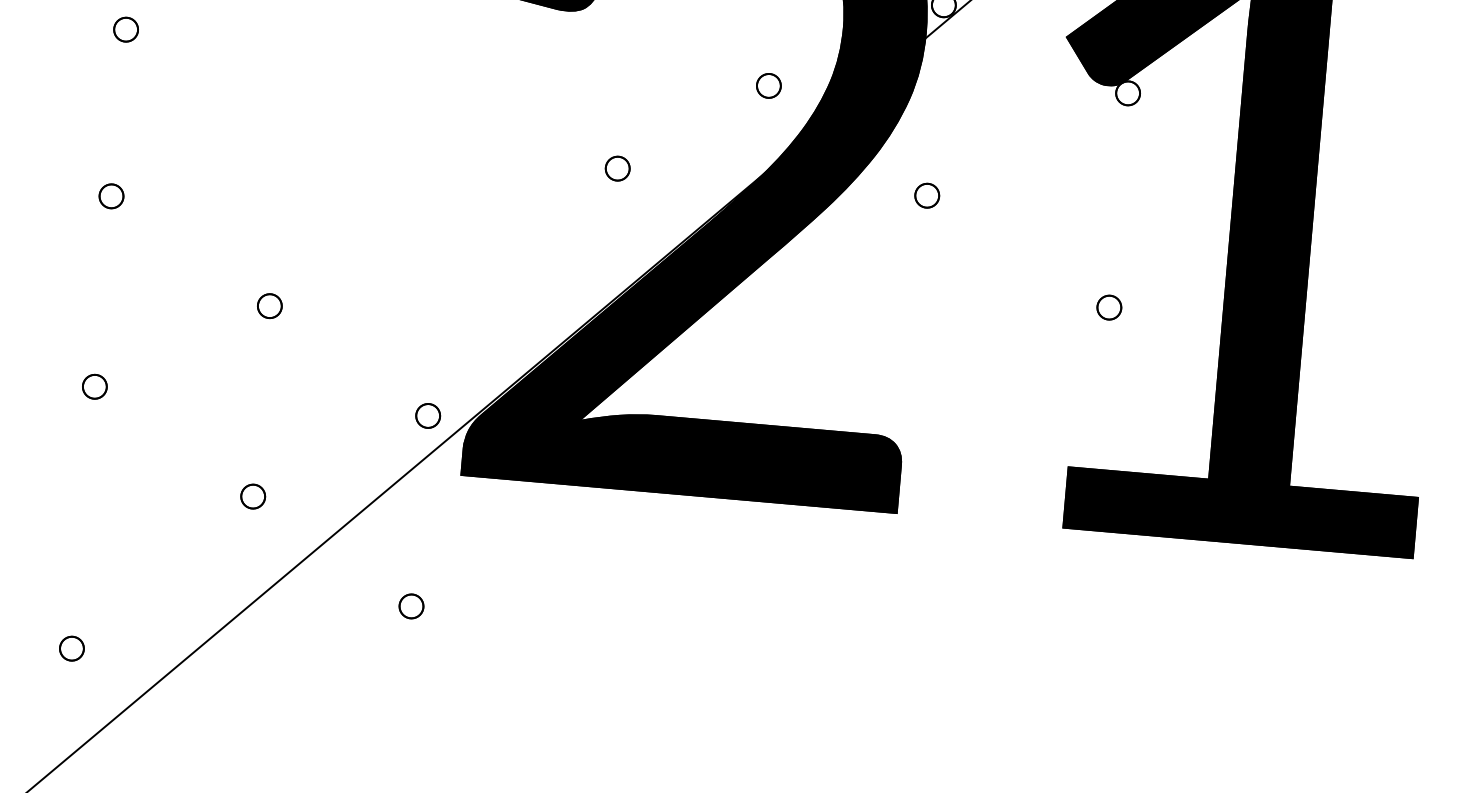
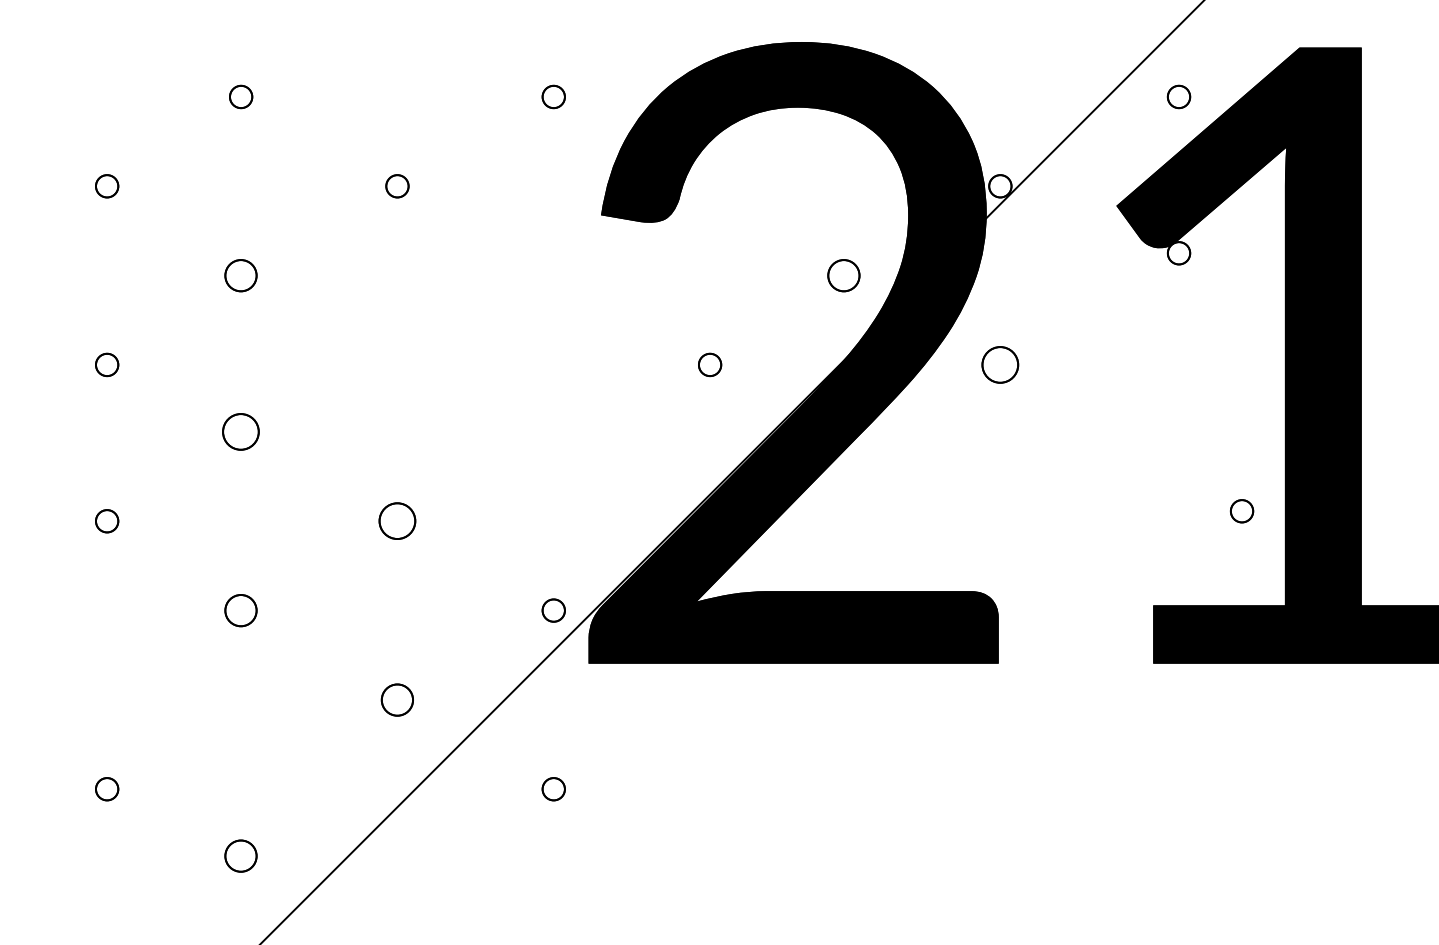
part: (126, 29) -> (241, 275), size x1.4
part: (769, 85) -> (844, 275), size x1.4
part: (111, 195) -> (241, 431), size x1.6
part: (927, 195) -> (1000, 364), size x1.6
part: (269, 306) -> (397, 521), size x1.6
part: (1108, 307) -> (1241, 511), moved
part: (95, 386) -> (241, 610), size x1.4
part: (253, 496) -> (397, 699), size x1.4
part: (72, 649) -> (241, 856), size x1.4

